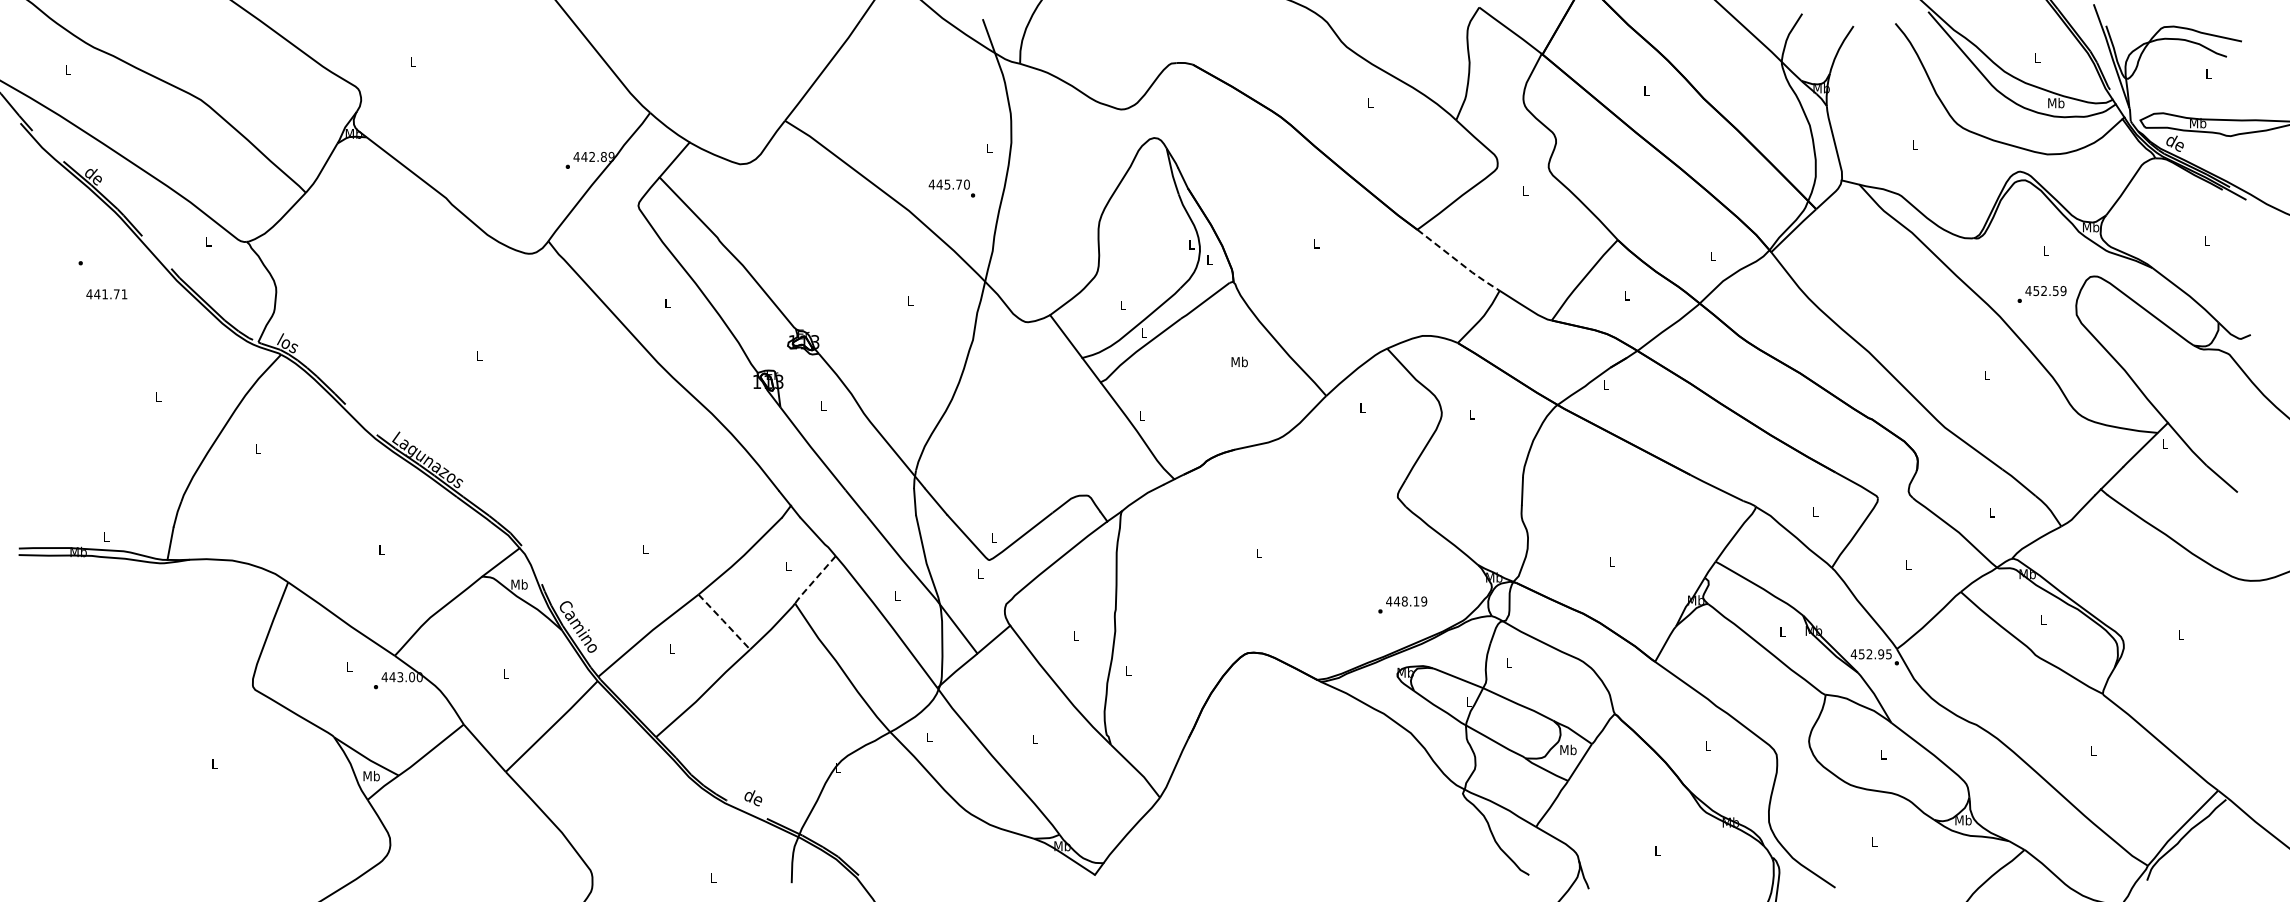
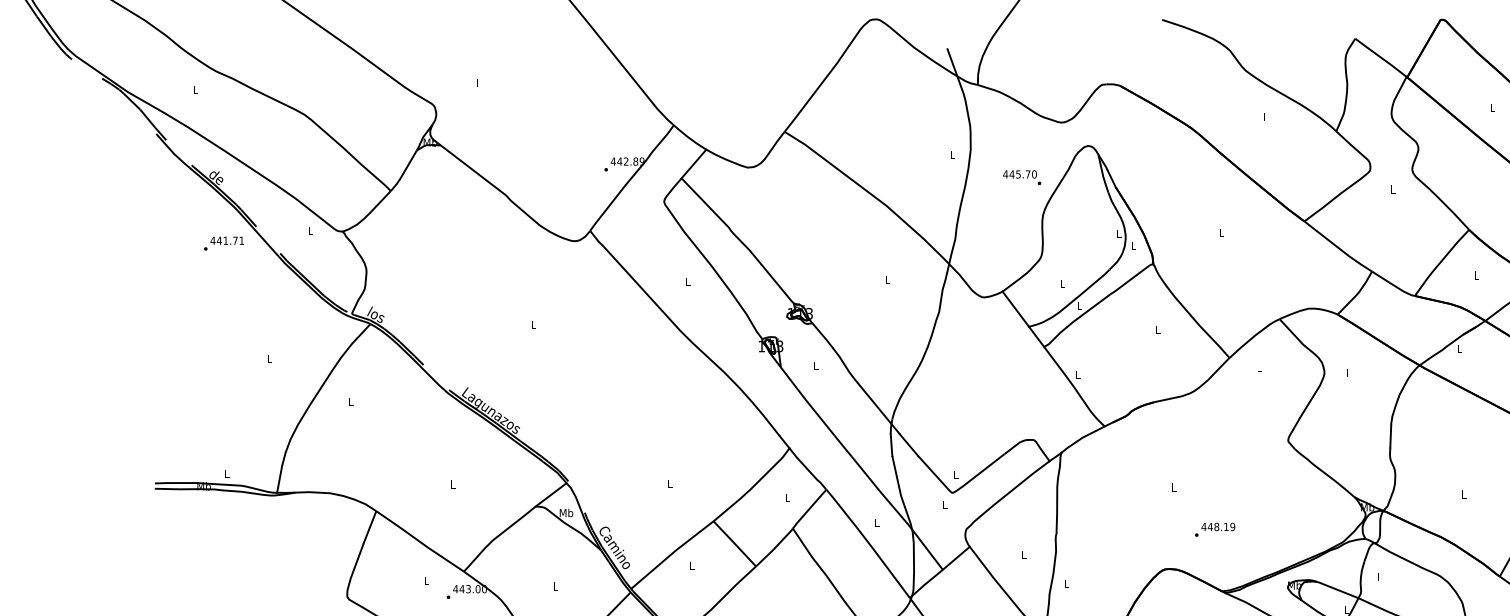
text: (951, 188) -> (1021, 177), moved
line: (1458, 262) -> (1338, 248), dashed -> solid
text: (106, 294) -> (226, 240), moved
text: (1239, 361) -> (1158, 329), Mb -> L
line: (814, 580) -> (808, 509), dashed -> solid
text: (1402, 604) -> (1214, 529), moved
line: (724, 621) -> (734, 543), dashed -> solid

